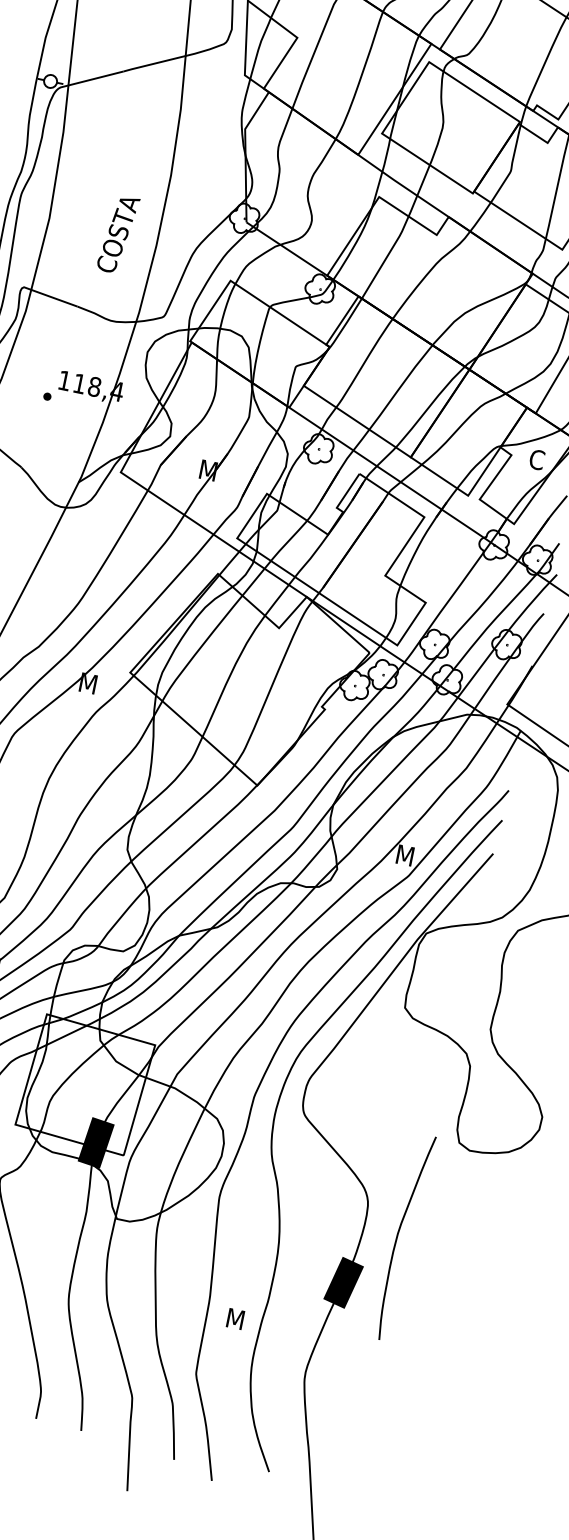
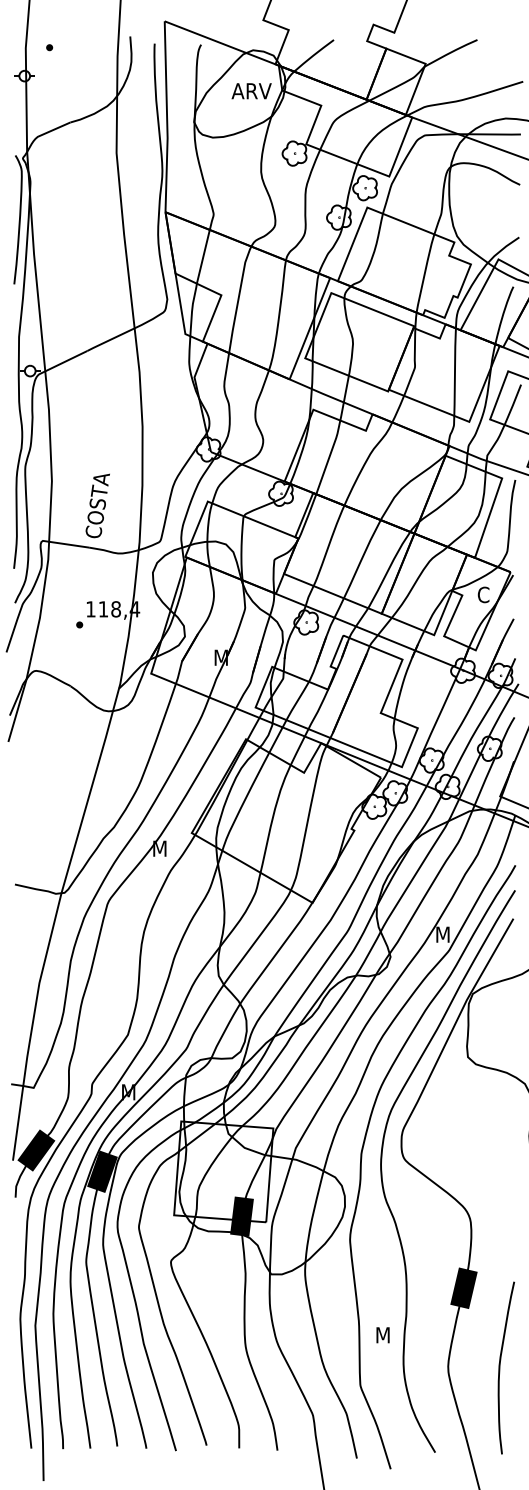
text: (117, 233) -> (97, 505), moved
curve: (398, 1235) -> (500, 1367), moved

